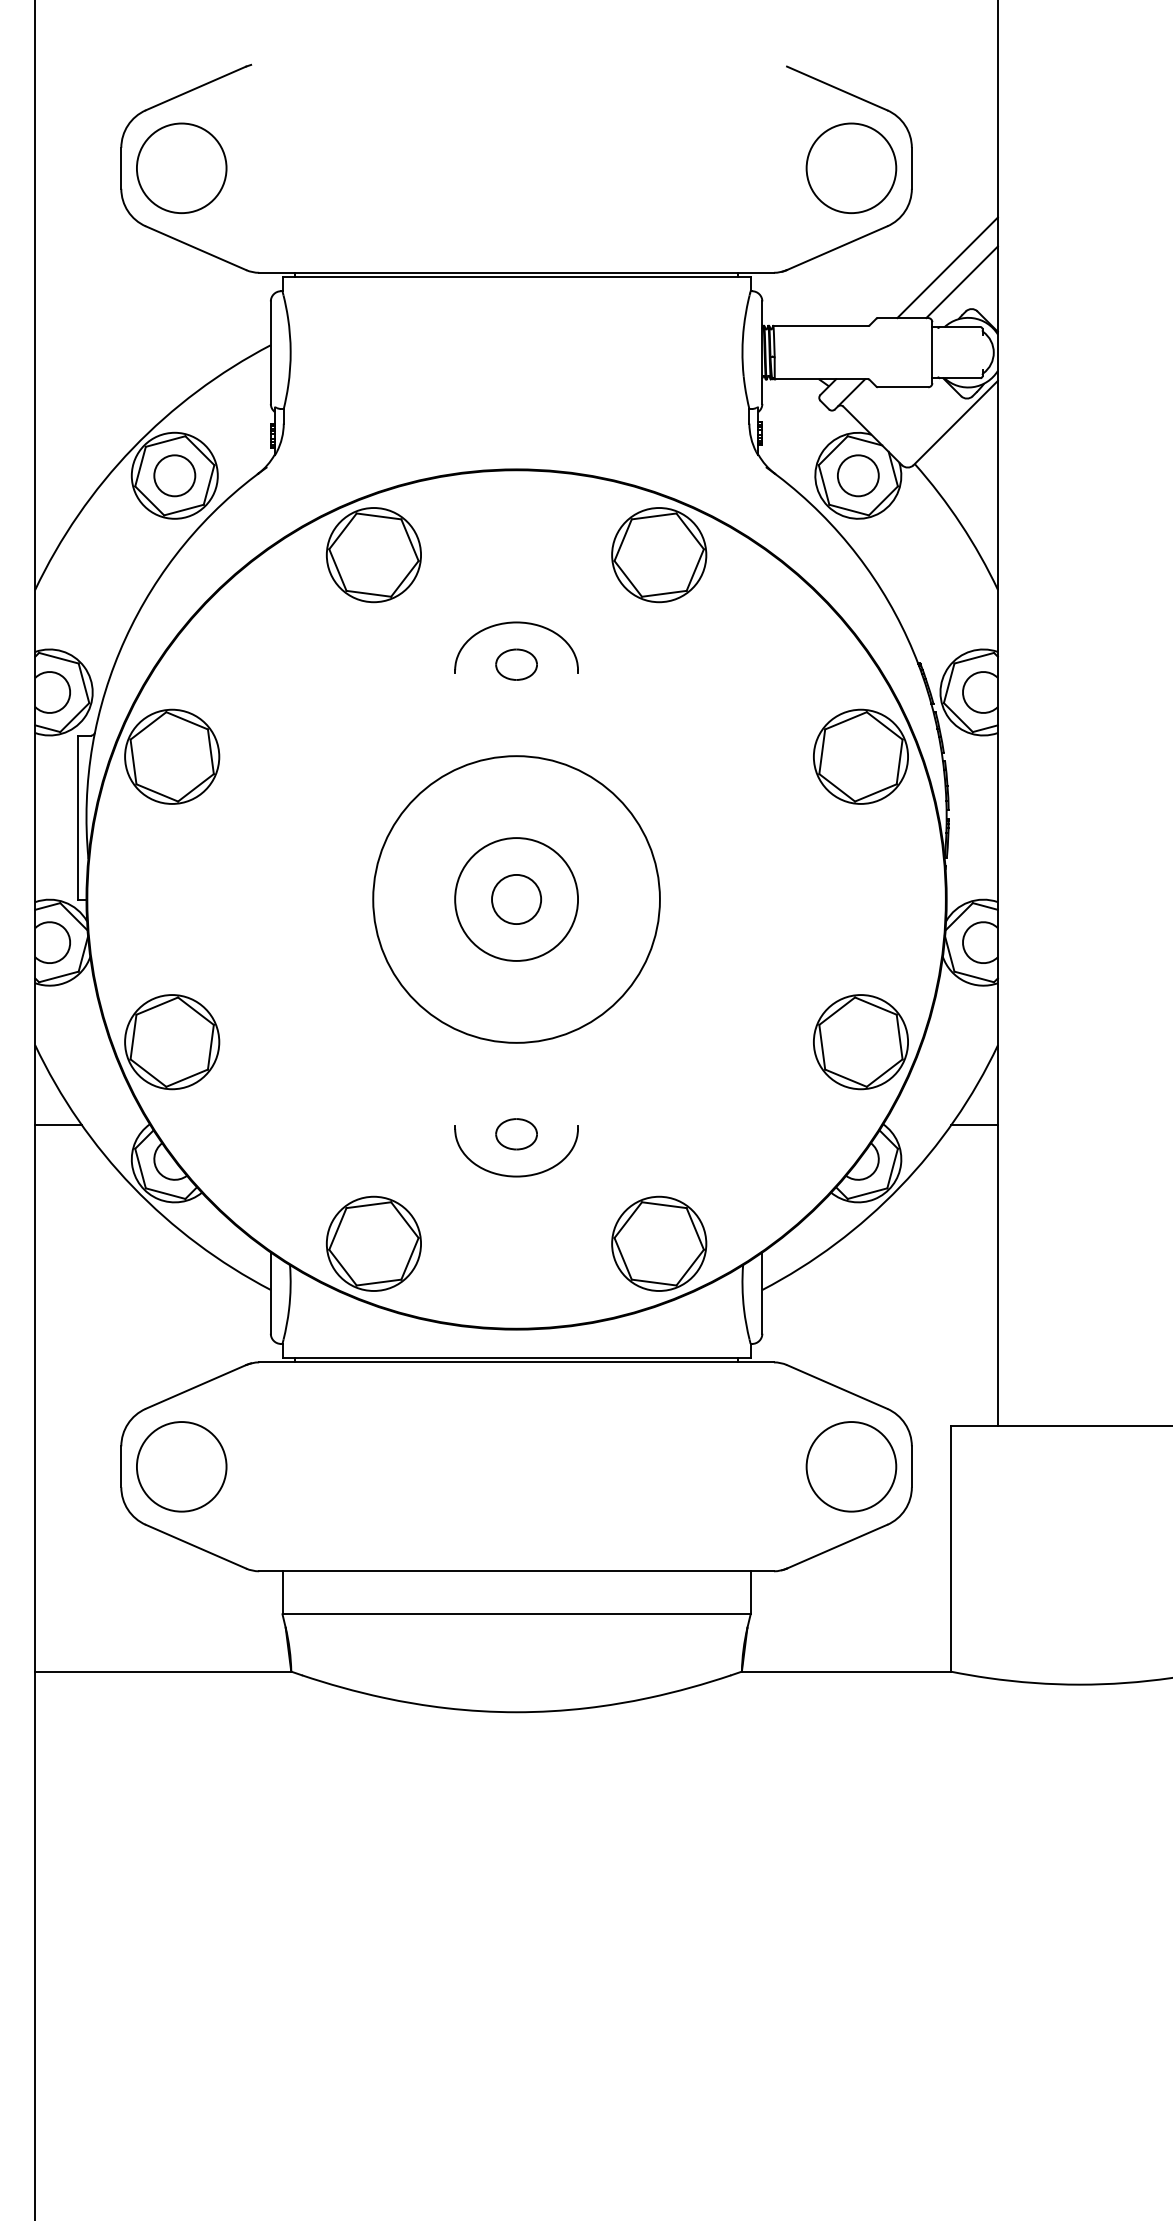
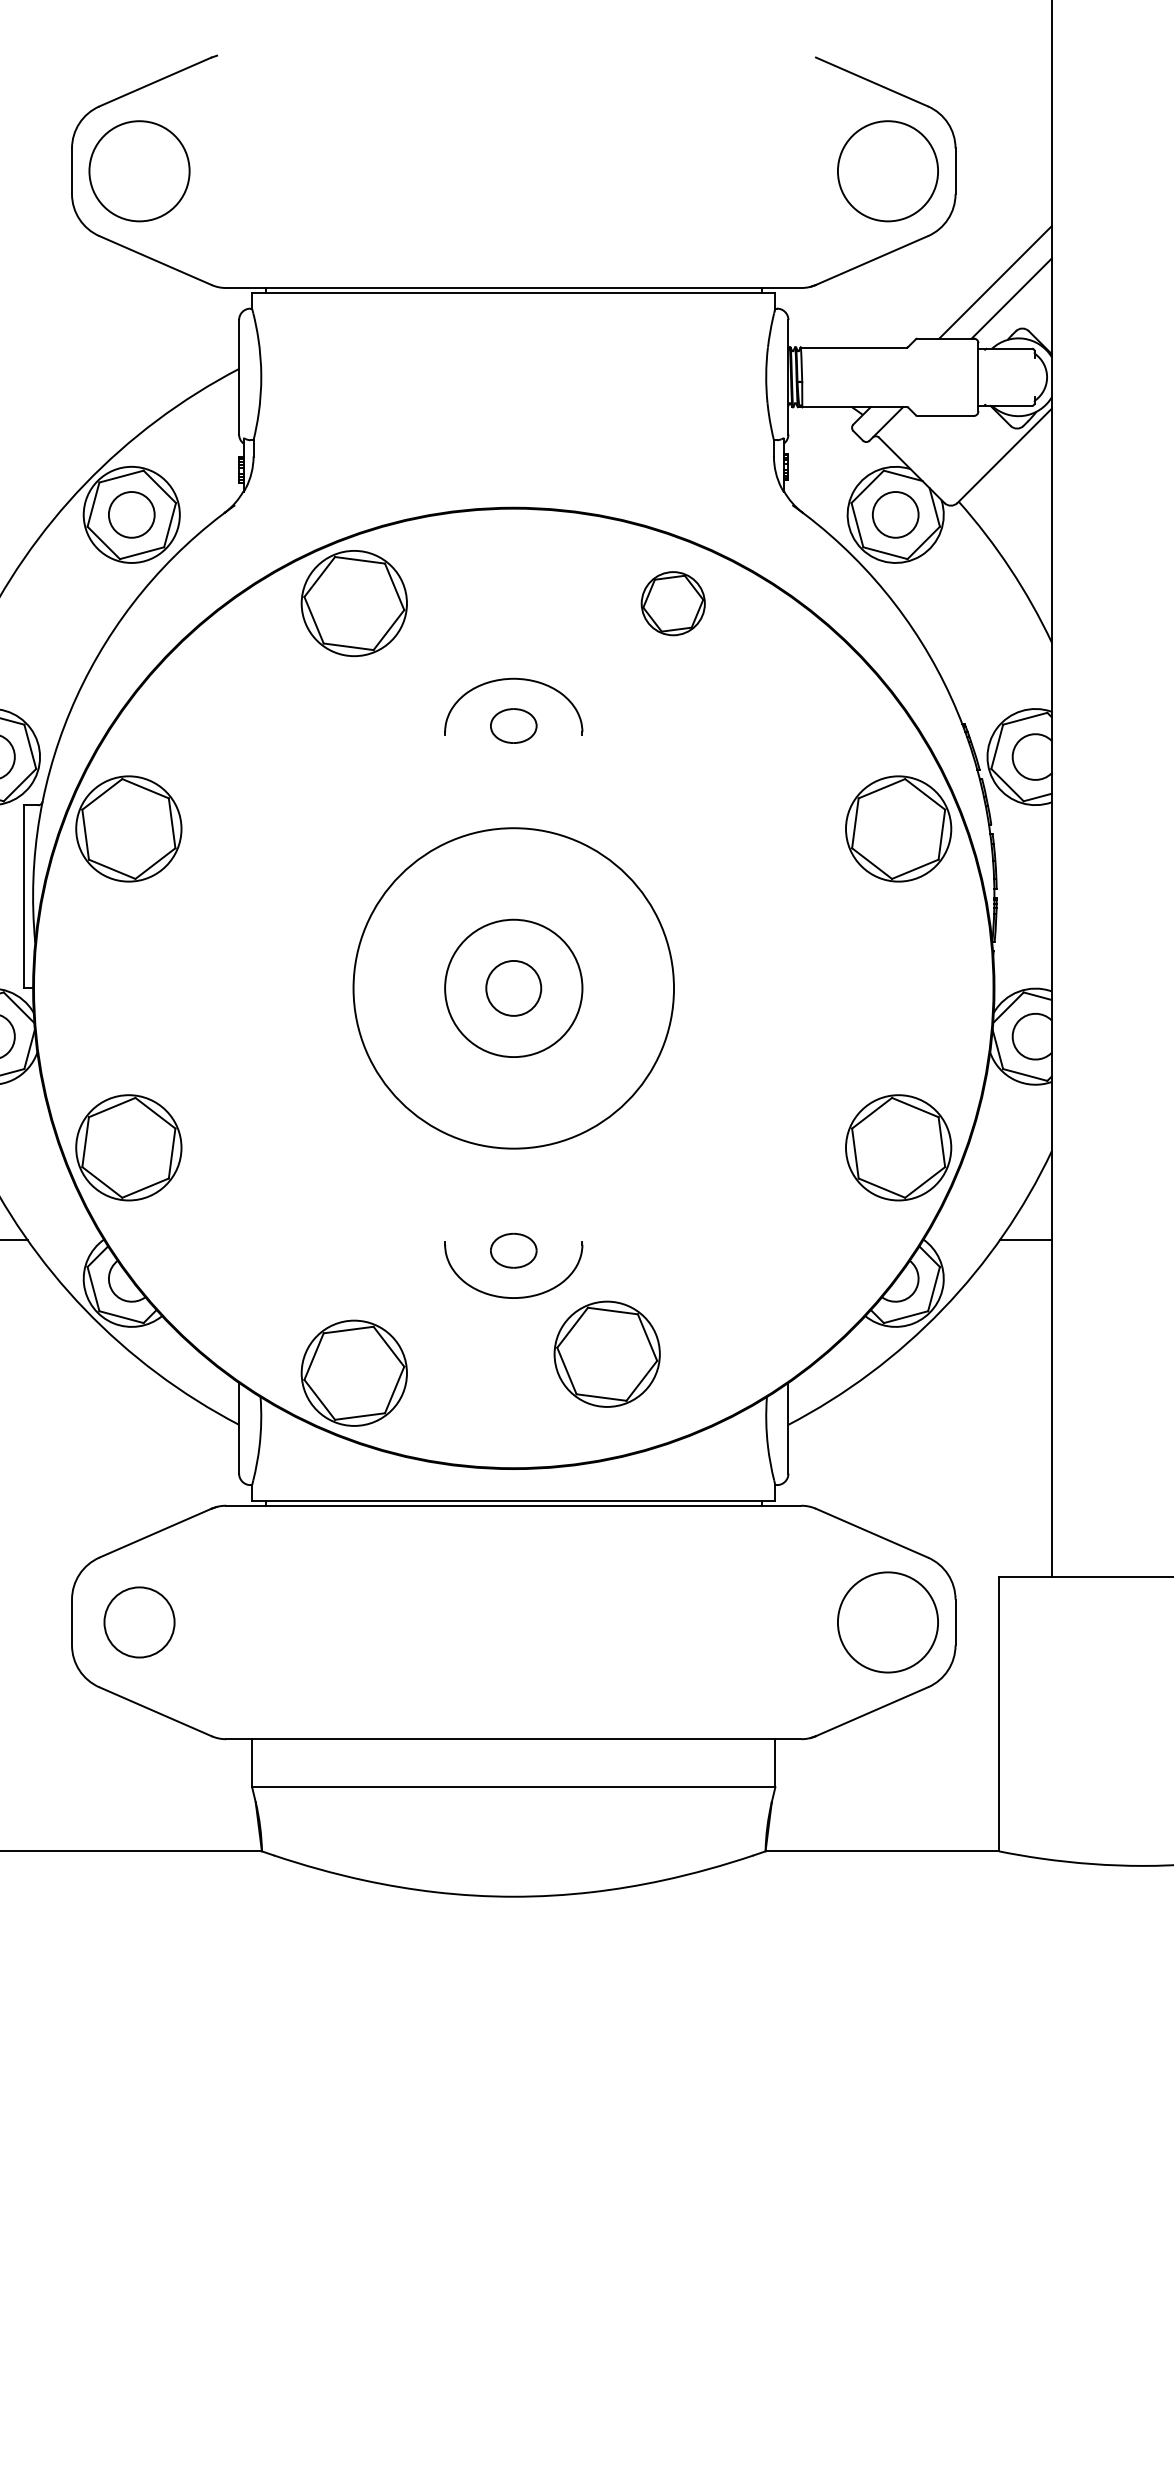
part: (659, 555) -> (673, 603), size x0.6
part: (659, 1243) -> (607, 1353), moved
circle: (181, 1466) -> (139, 1622), size x0.7

